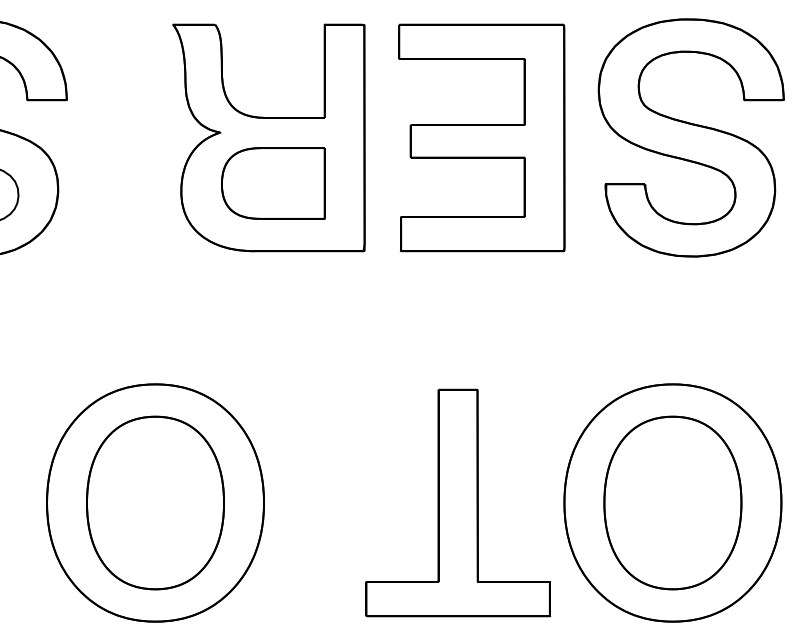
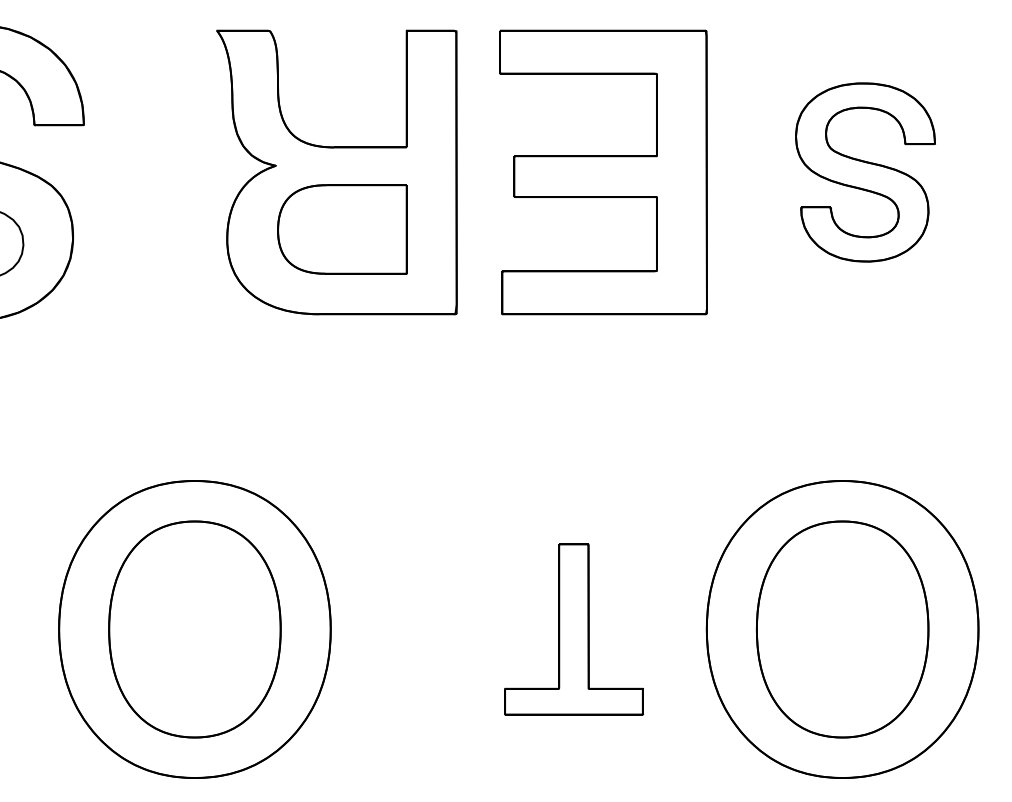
part: (690, 137) -> (864, 171), size x0.6
part: (458, 502) -> (574, 628), size x0.6

